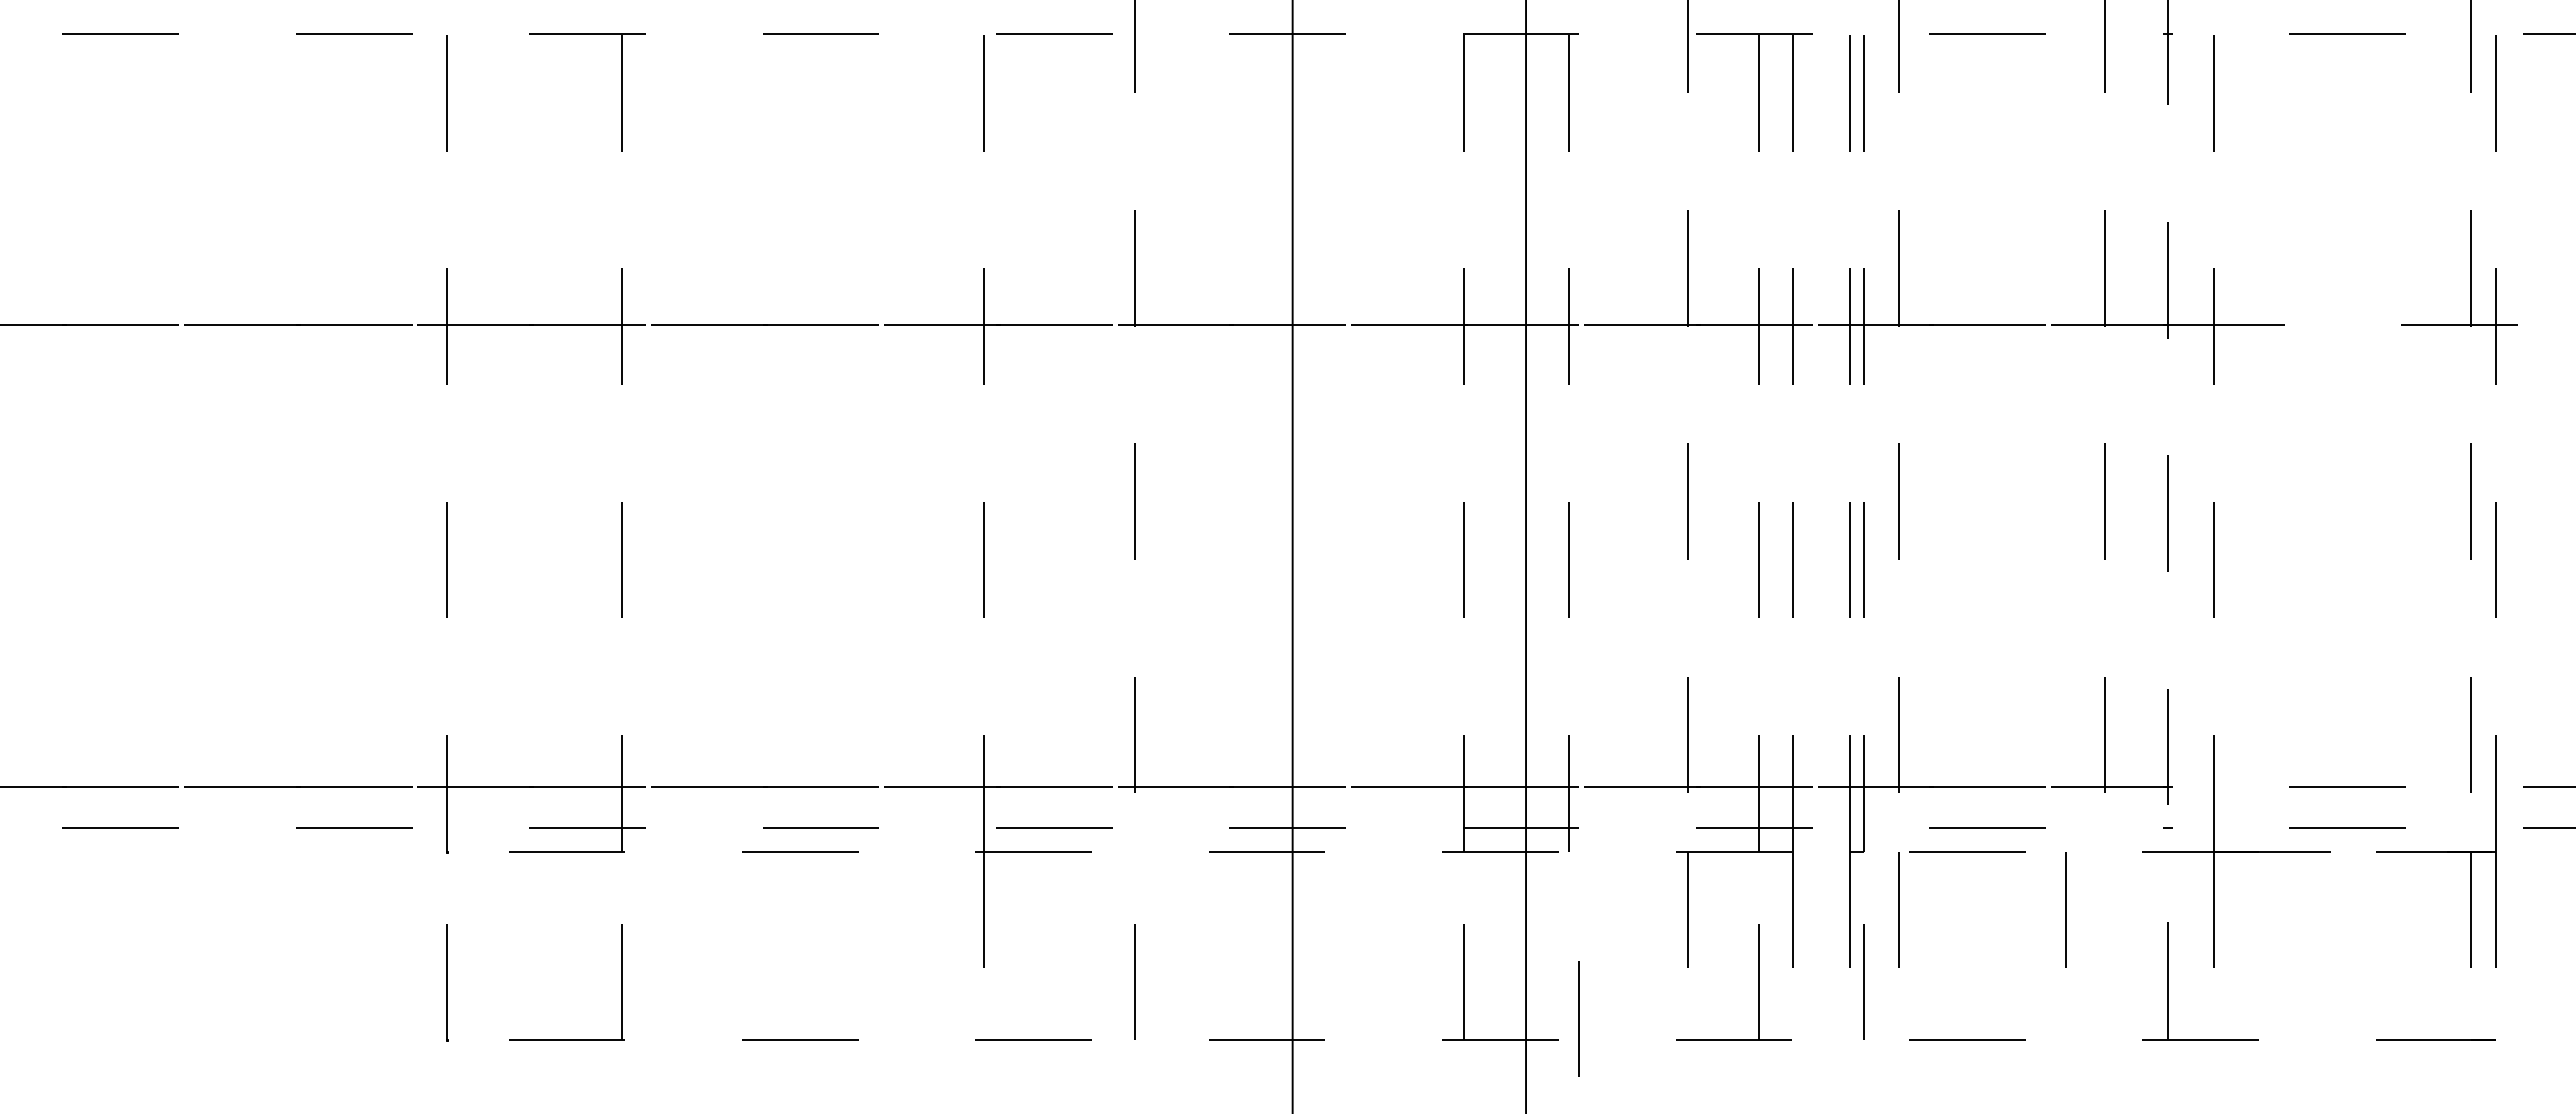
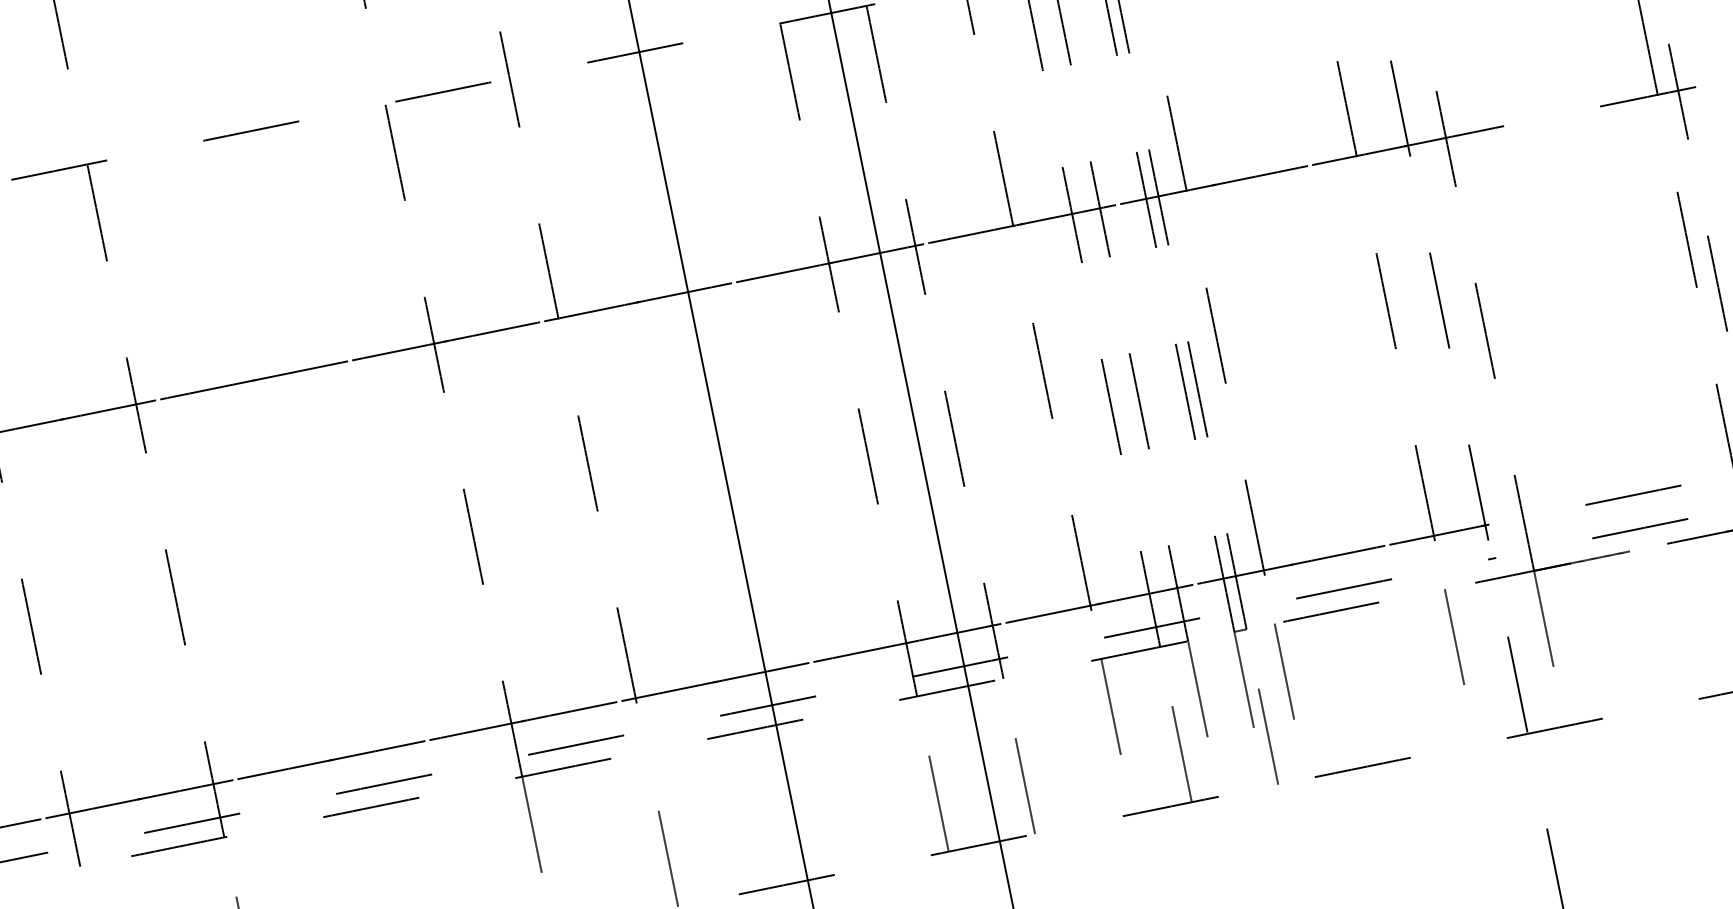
line: (2065, 909) -> (1453, 636), moved
line: (1578, 1018) -> (1024, 785), moved

